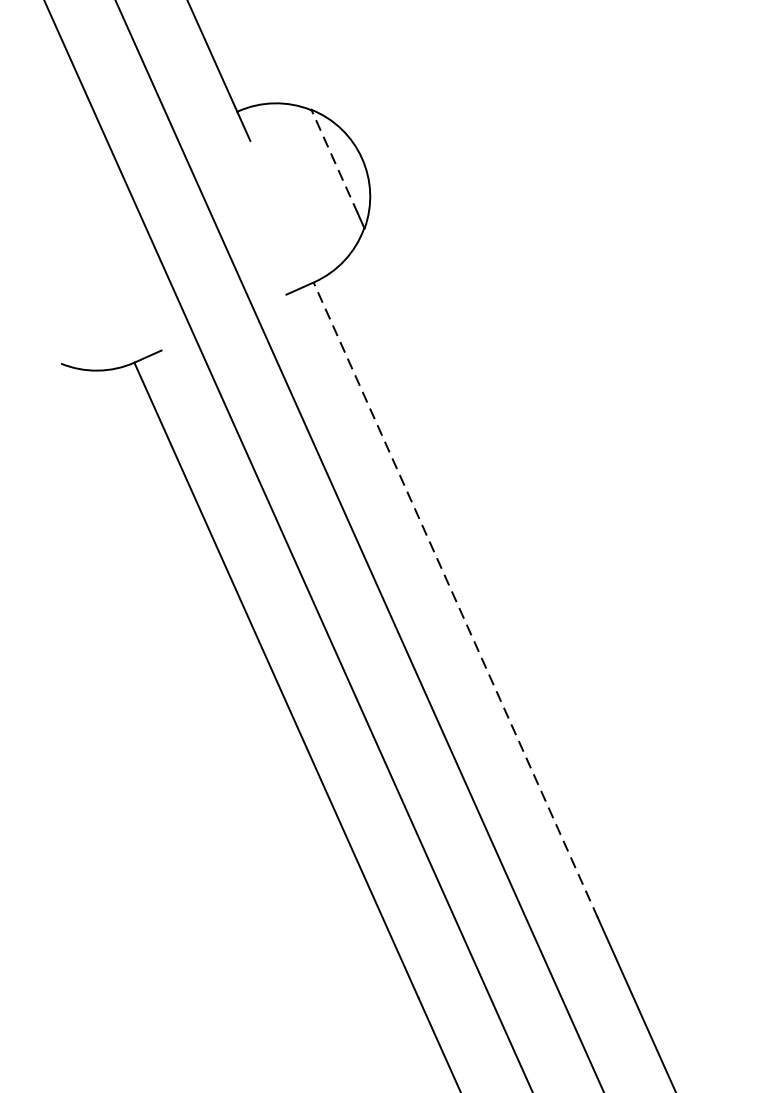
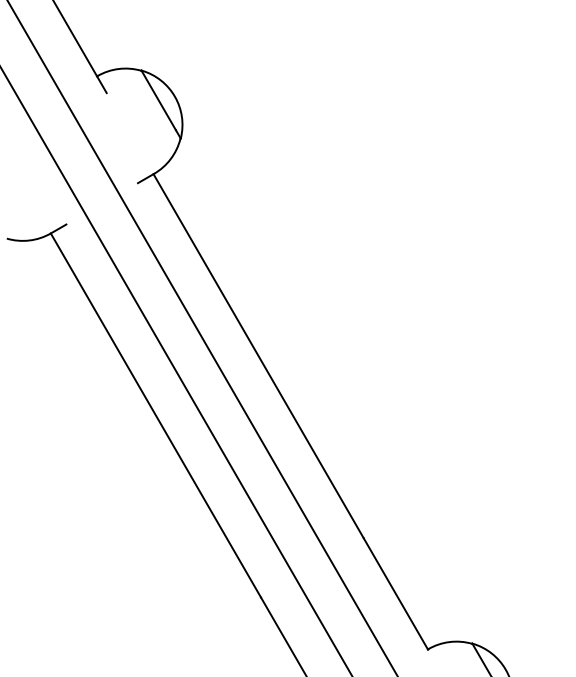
line: (334, 160) -> (158, 99), dashed -> solid
line: (455, 599) -> (258, 355), dashed -> solid

